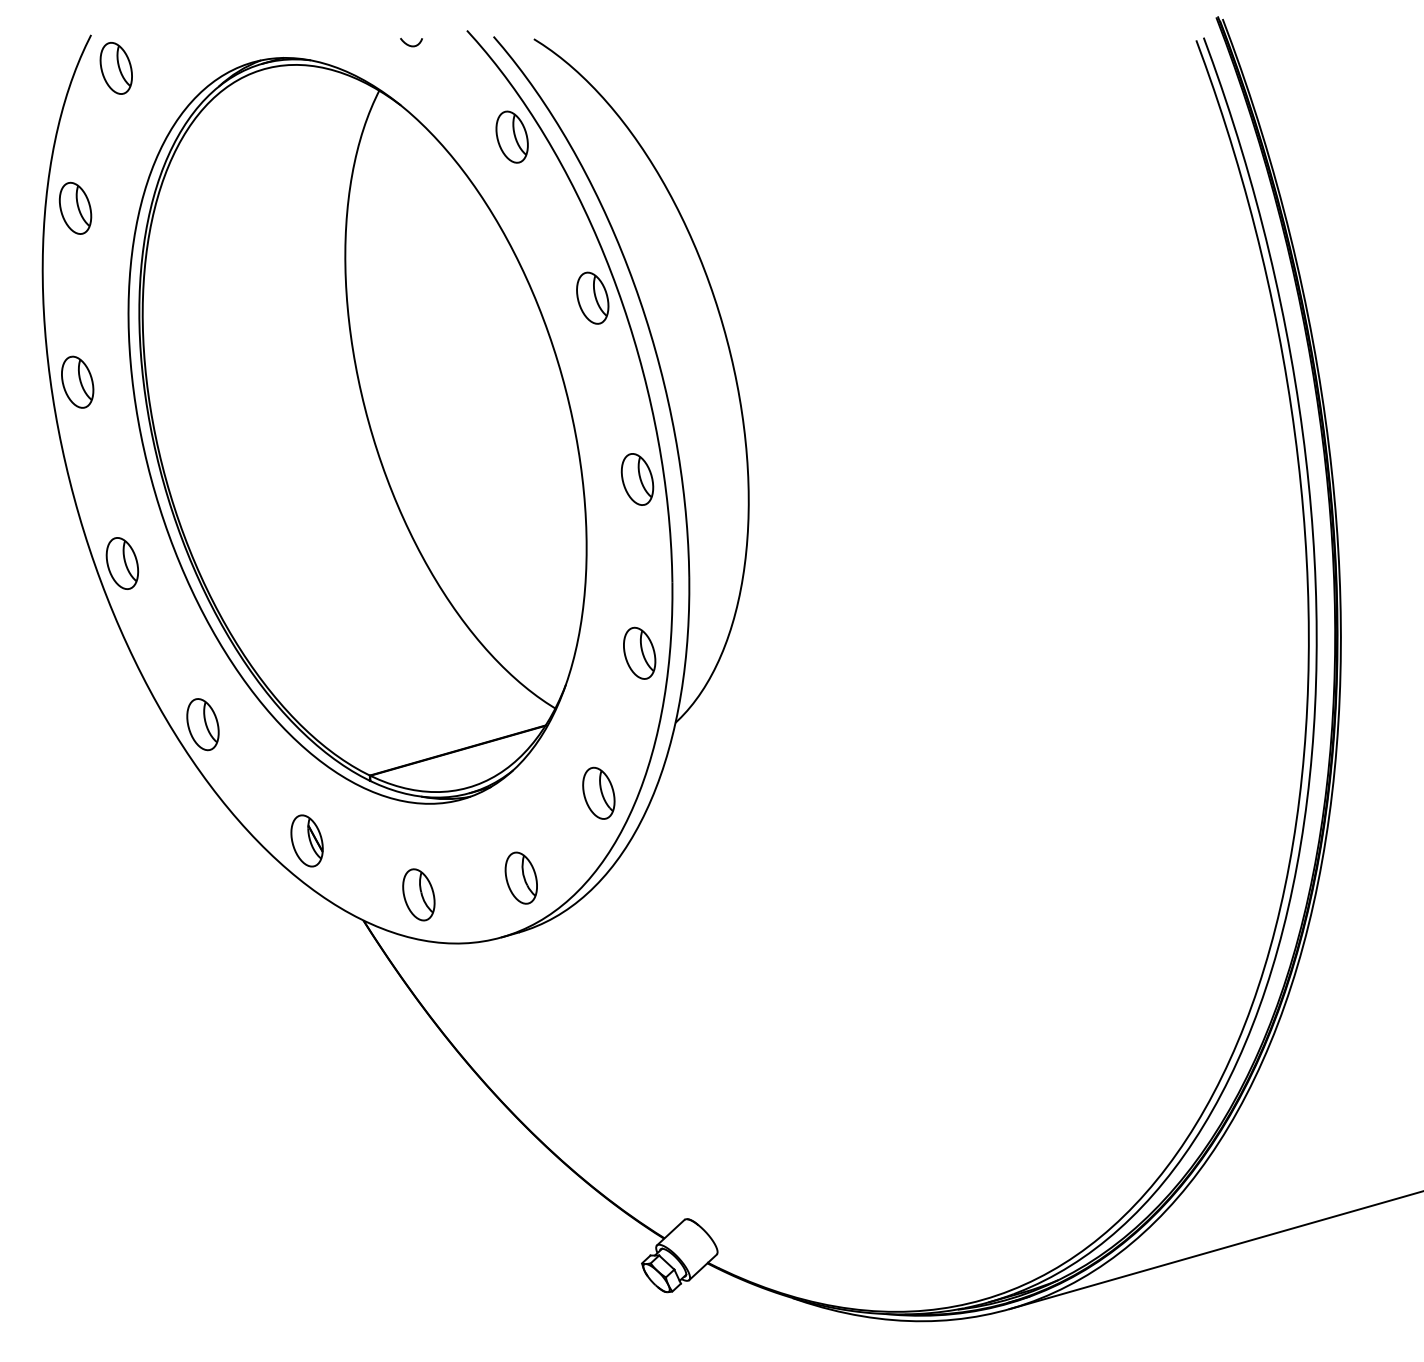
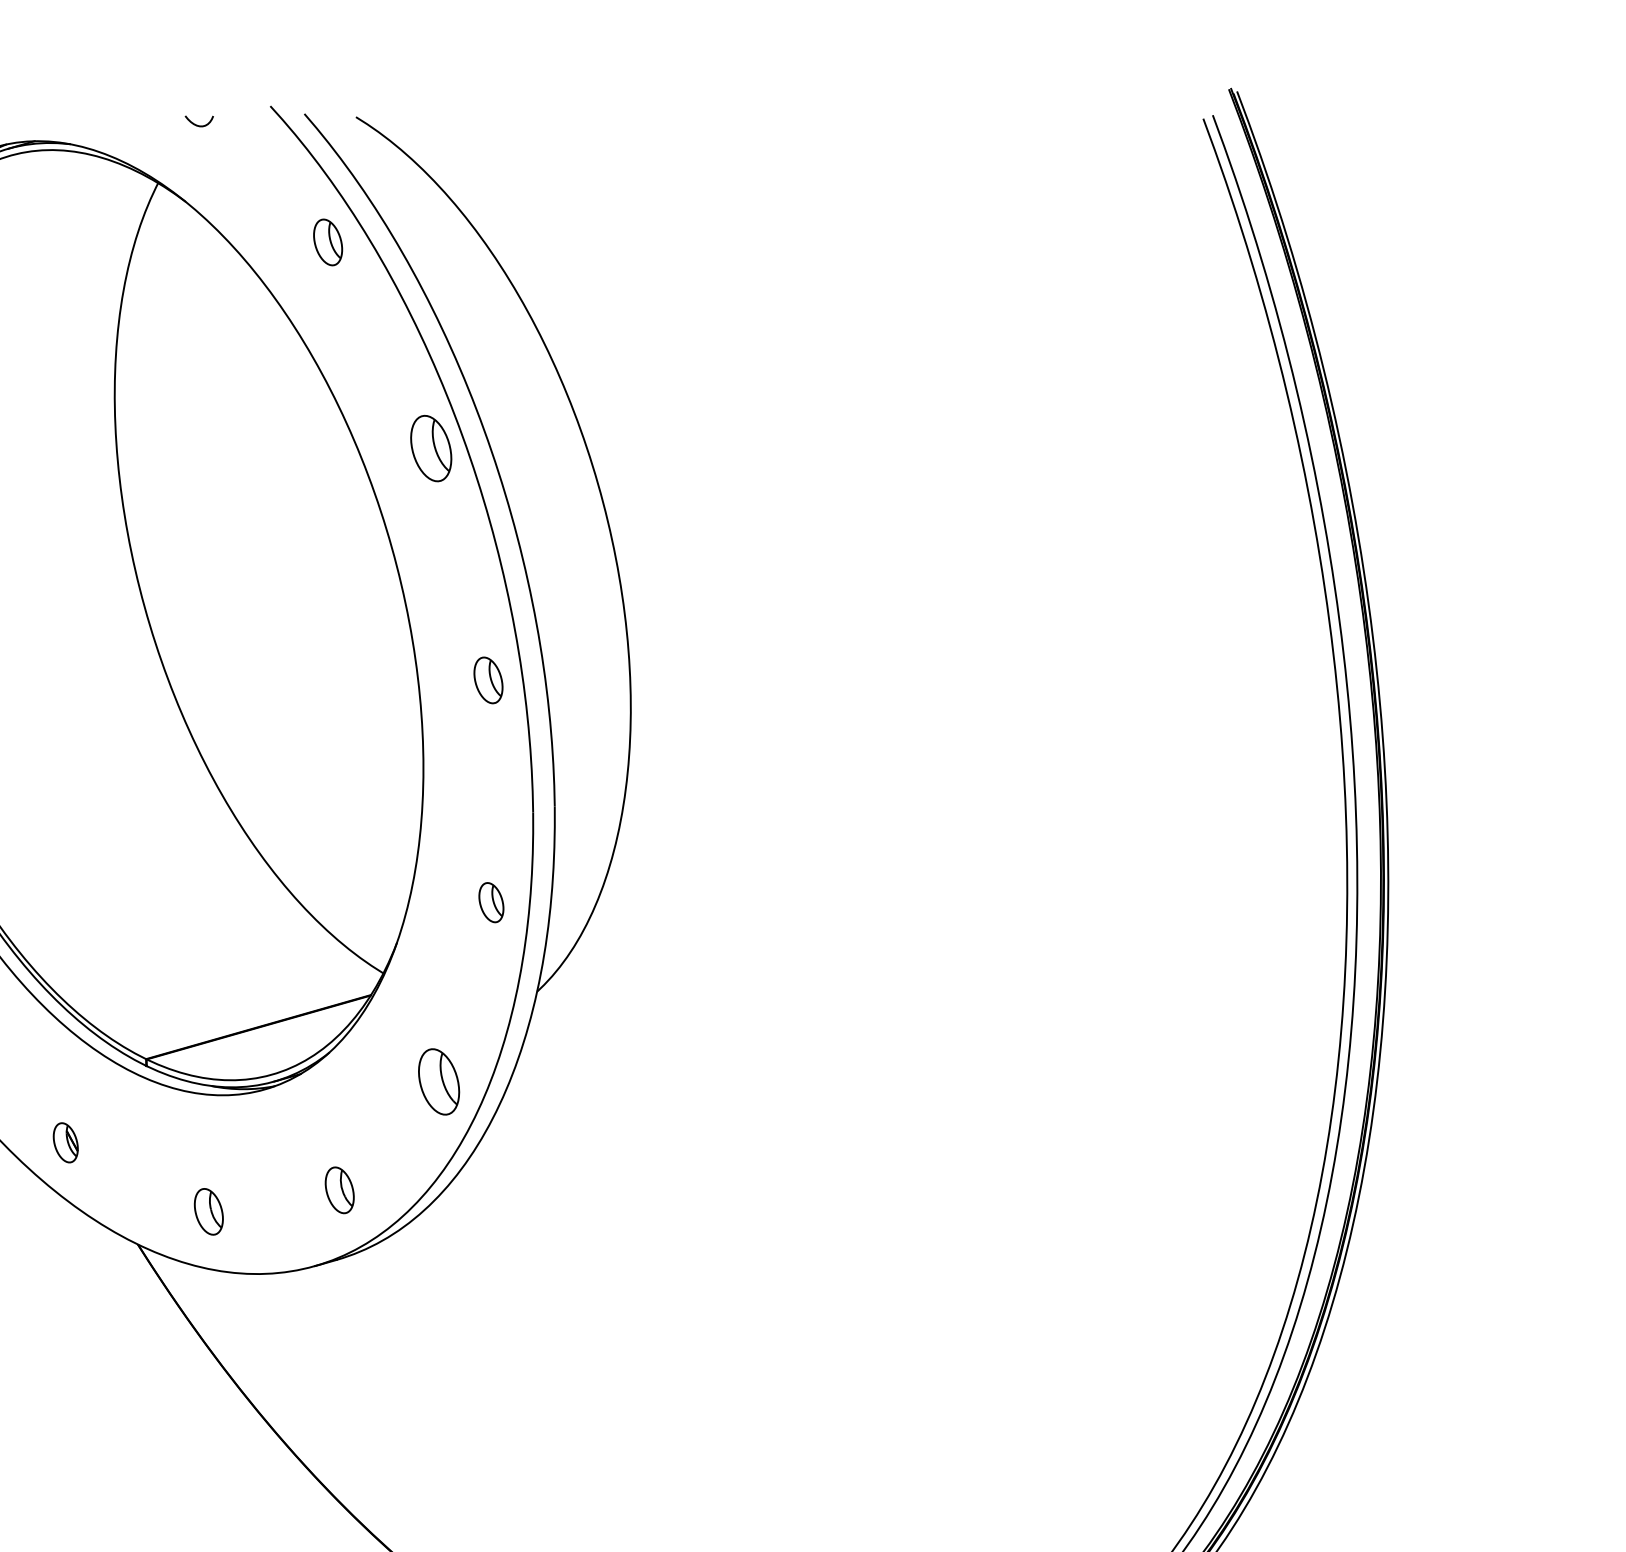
part: (511, 136) -> (327, 241), size x0.7
part: (637, 479) -> (488, 680), size x0.7
part: (639, 652) -> (491, 901), size x0.6
part: (306, 840) -> (65, 1142), size x0.6
part: (520, 877) -> (338, 1189), size x0.7
part: (418, 894) -> (208, 1211), size x0.7

